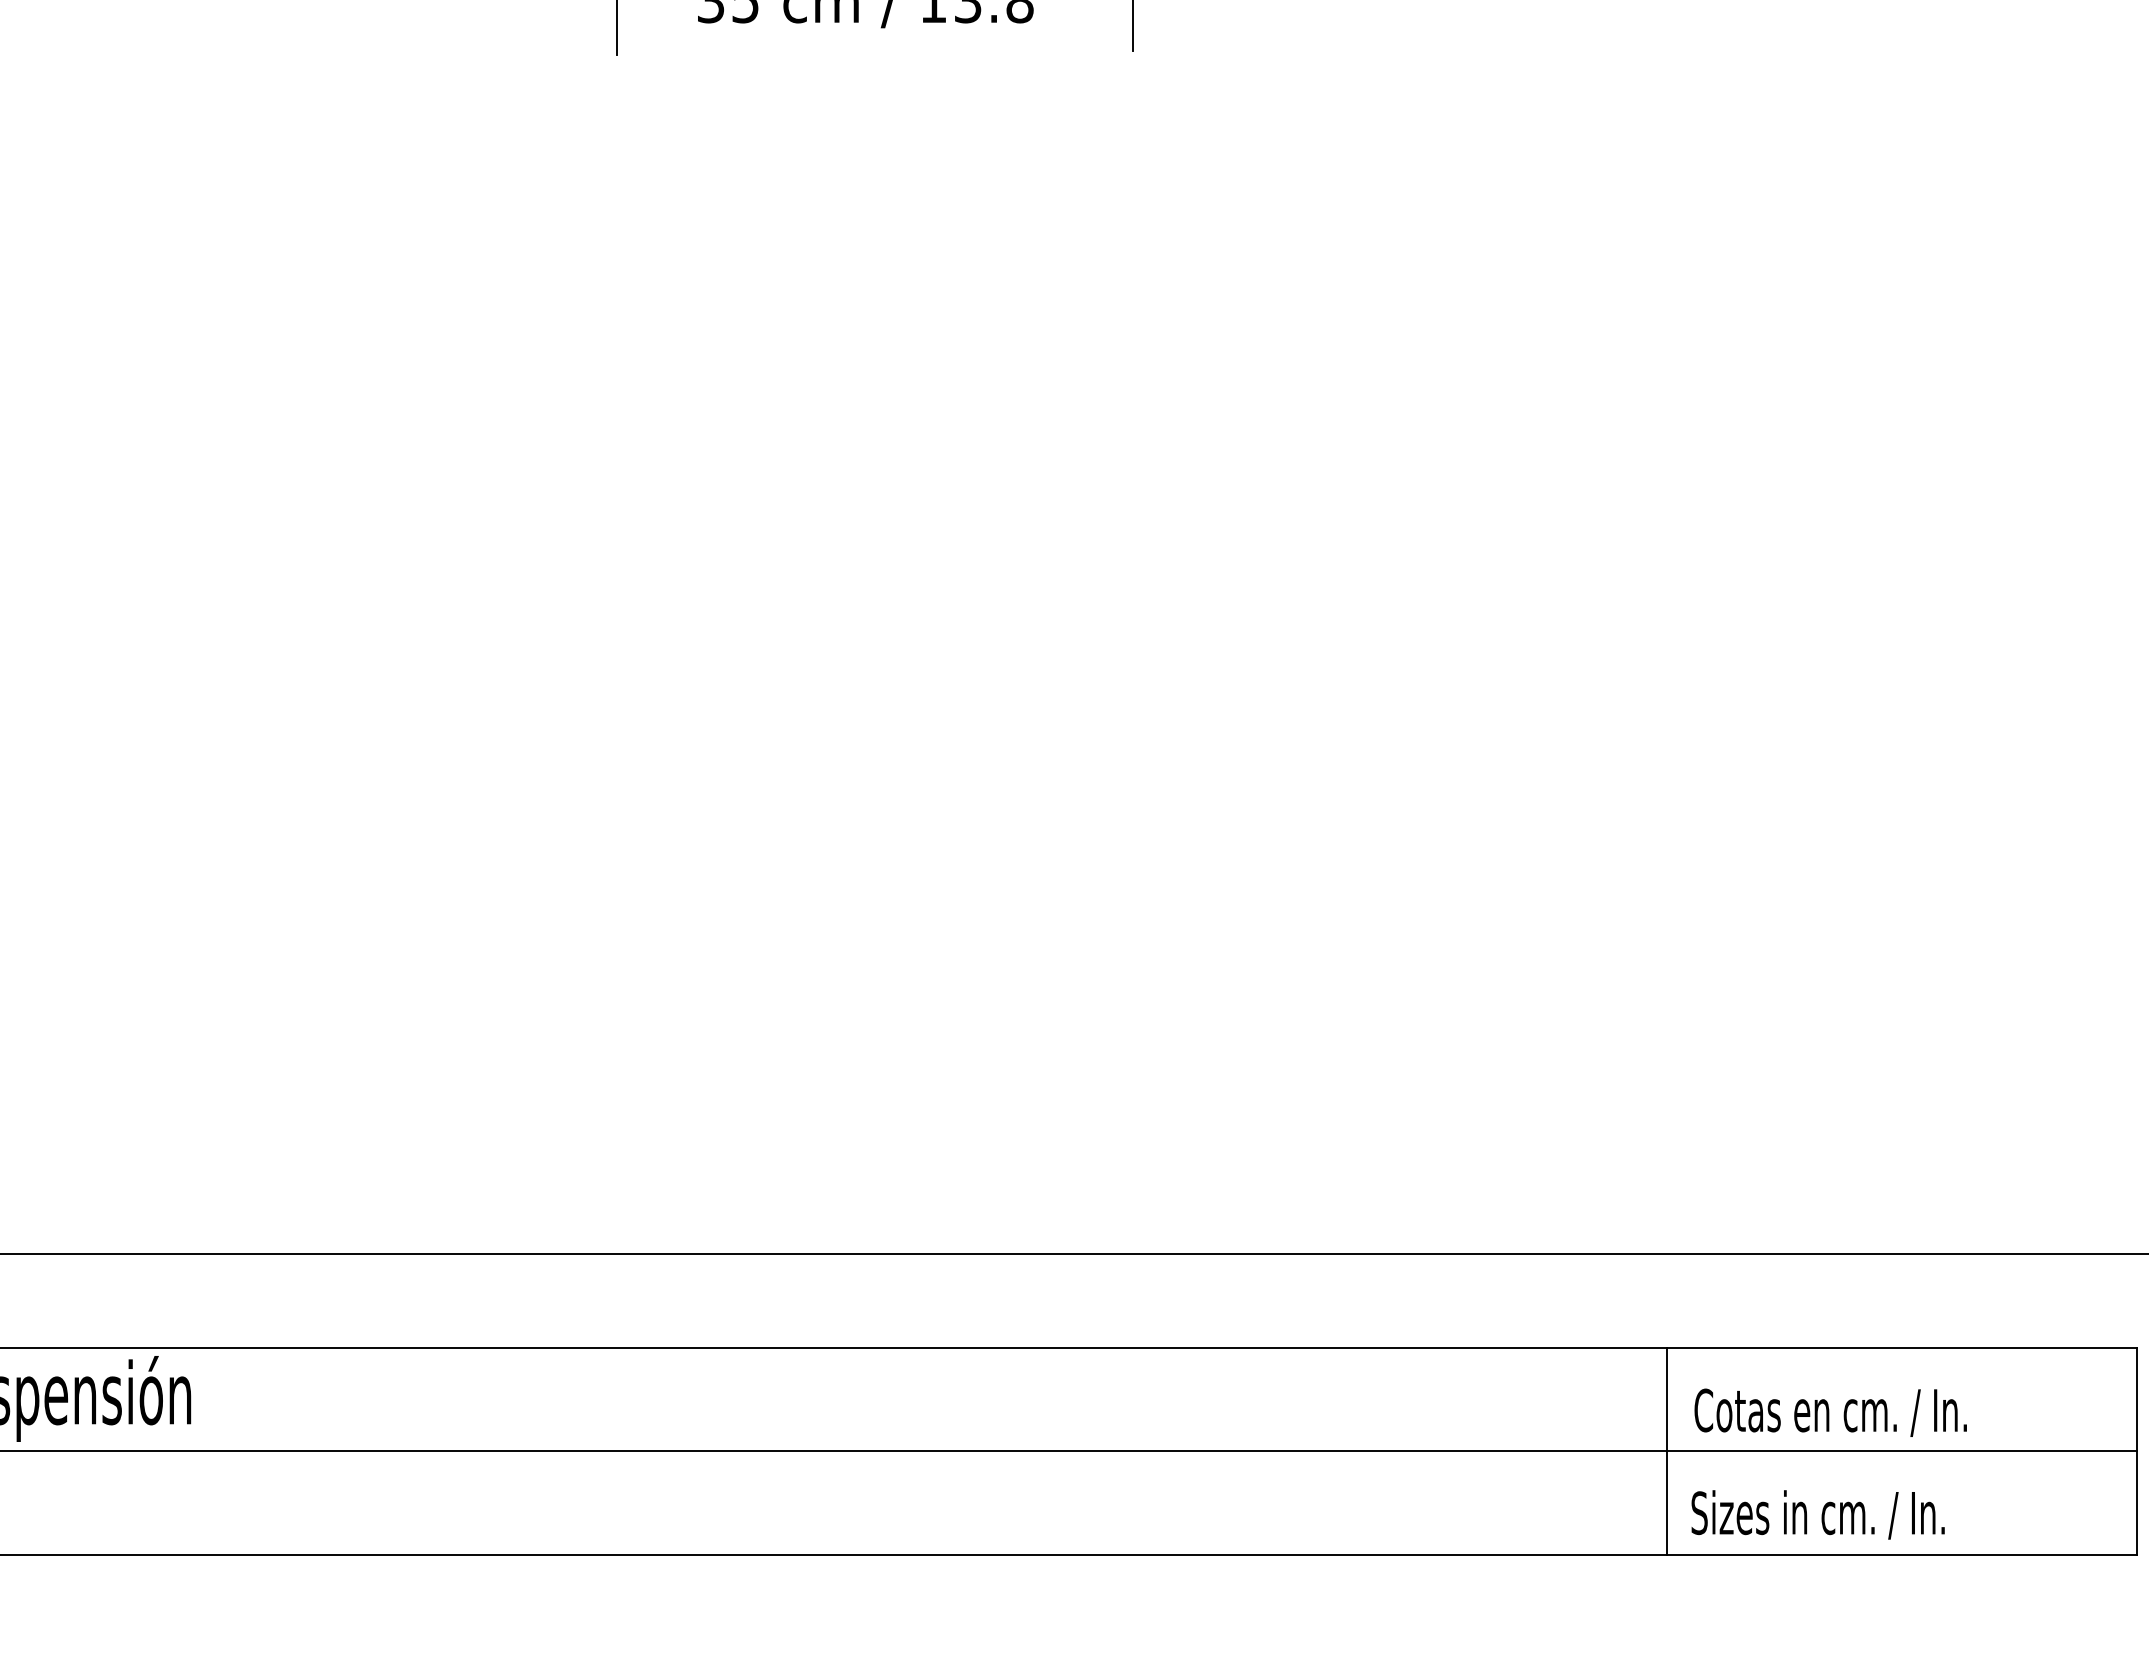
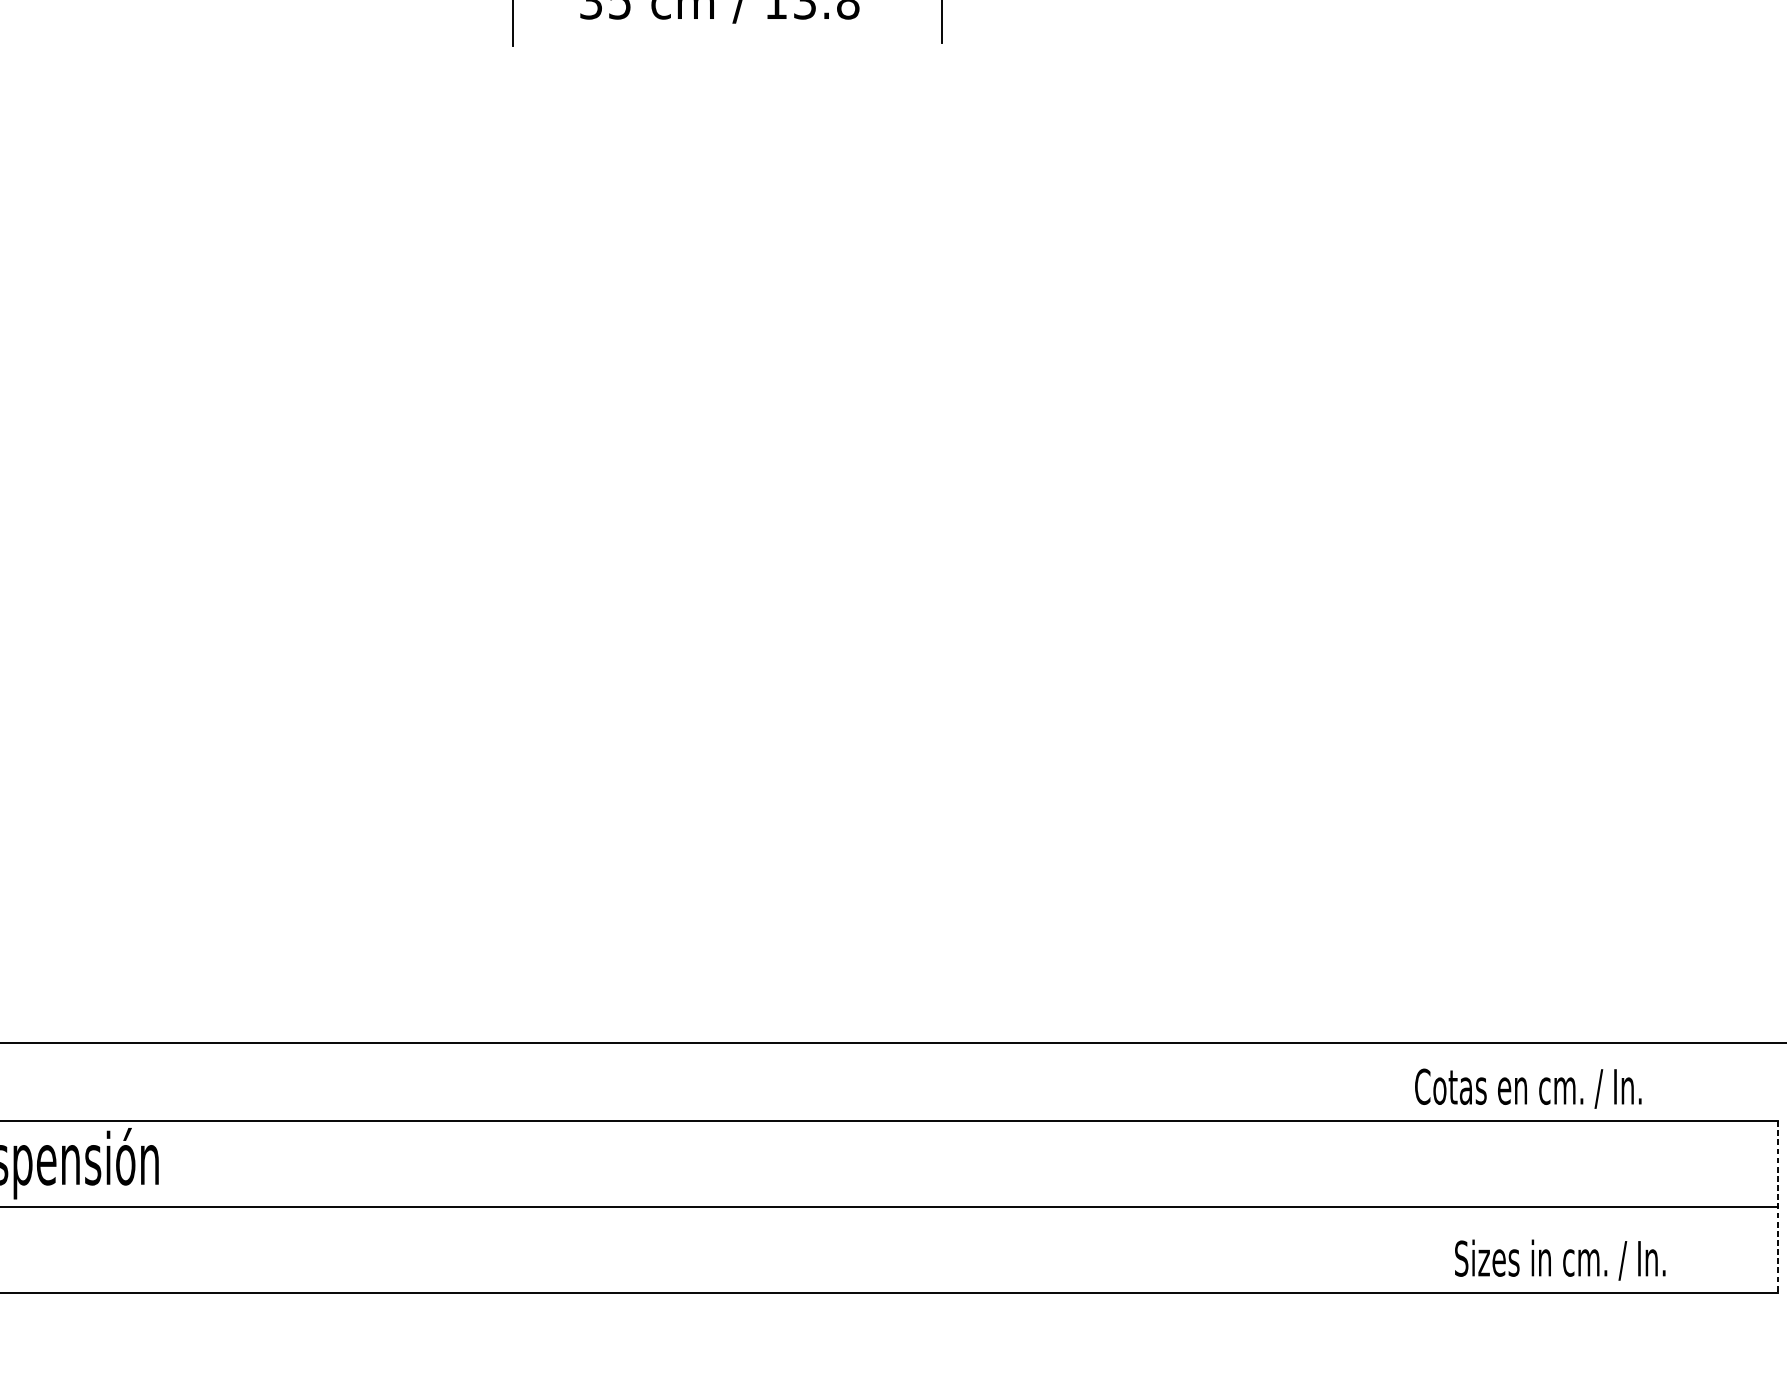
text: (1830, 1412) -> (1528, 1088), moved
line: (1666, 1450) -> (1385, 1206), removed
line: (2137, 1451) -> (1777, 1207), solid -> dashed
text: (1817, 1514) -> (1559, 1259), moved

